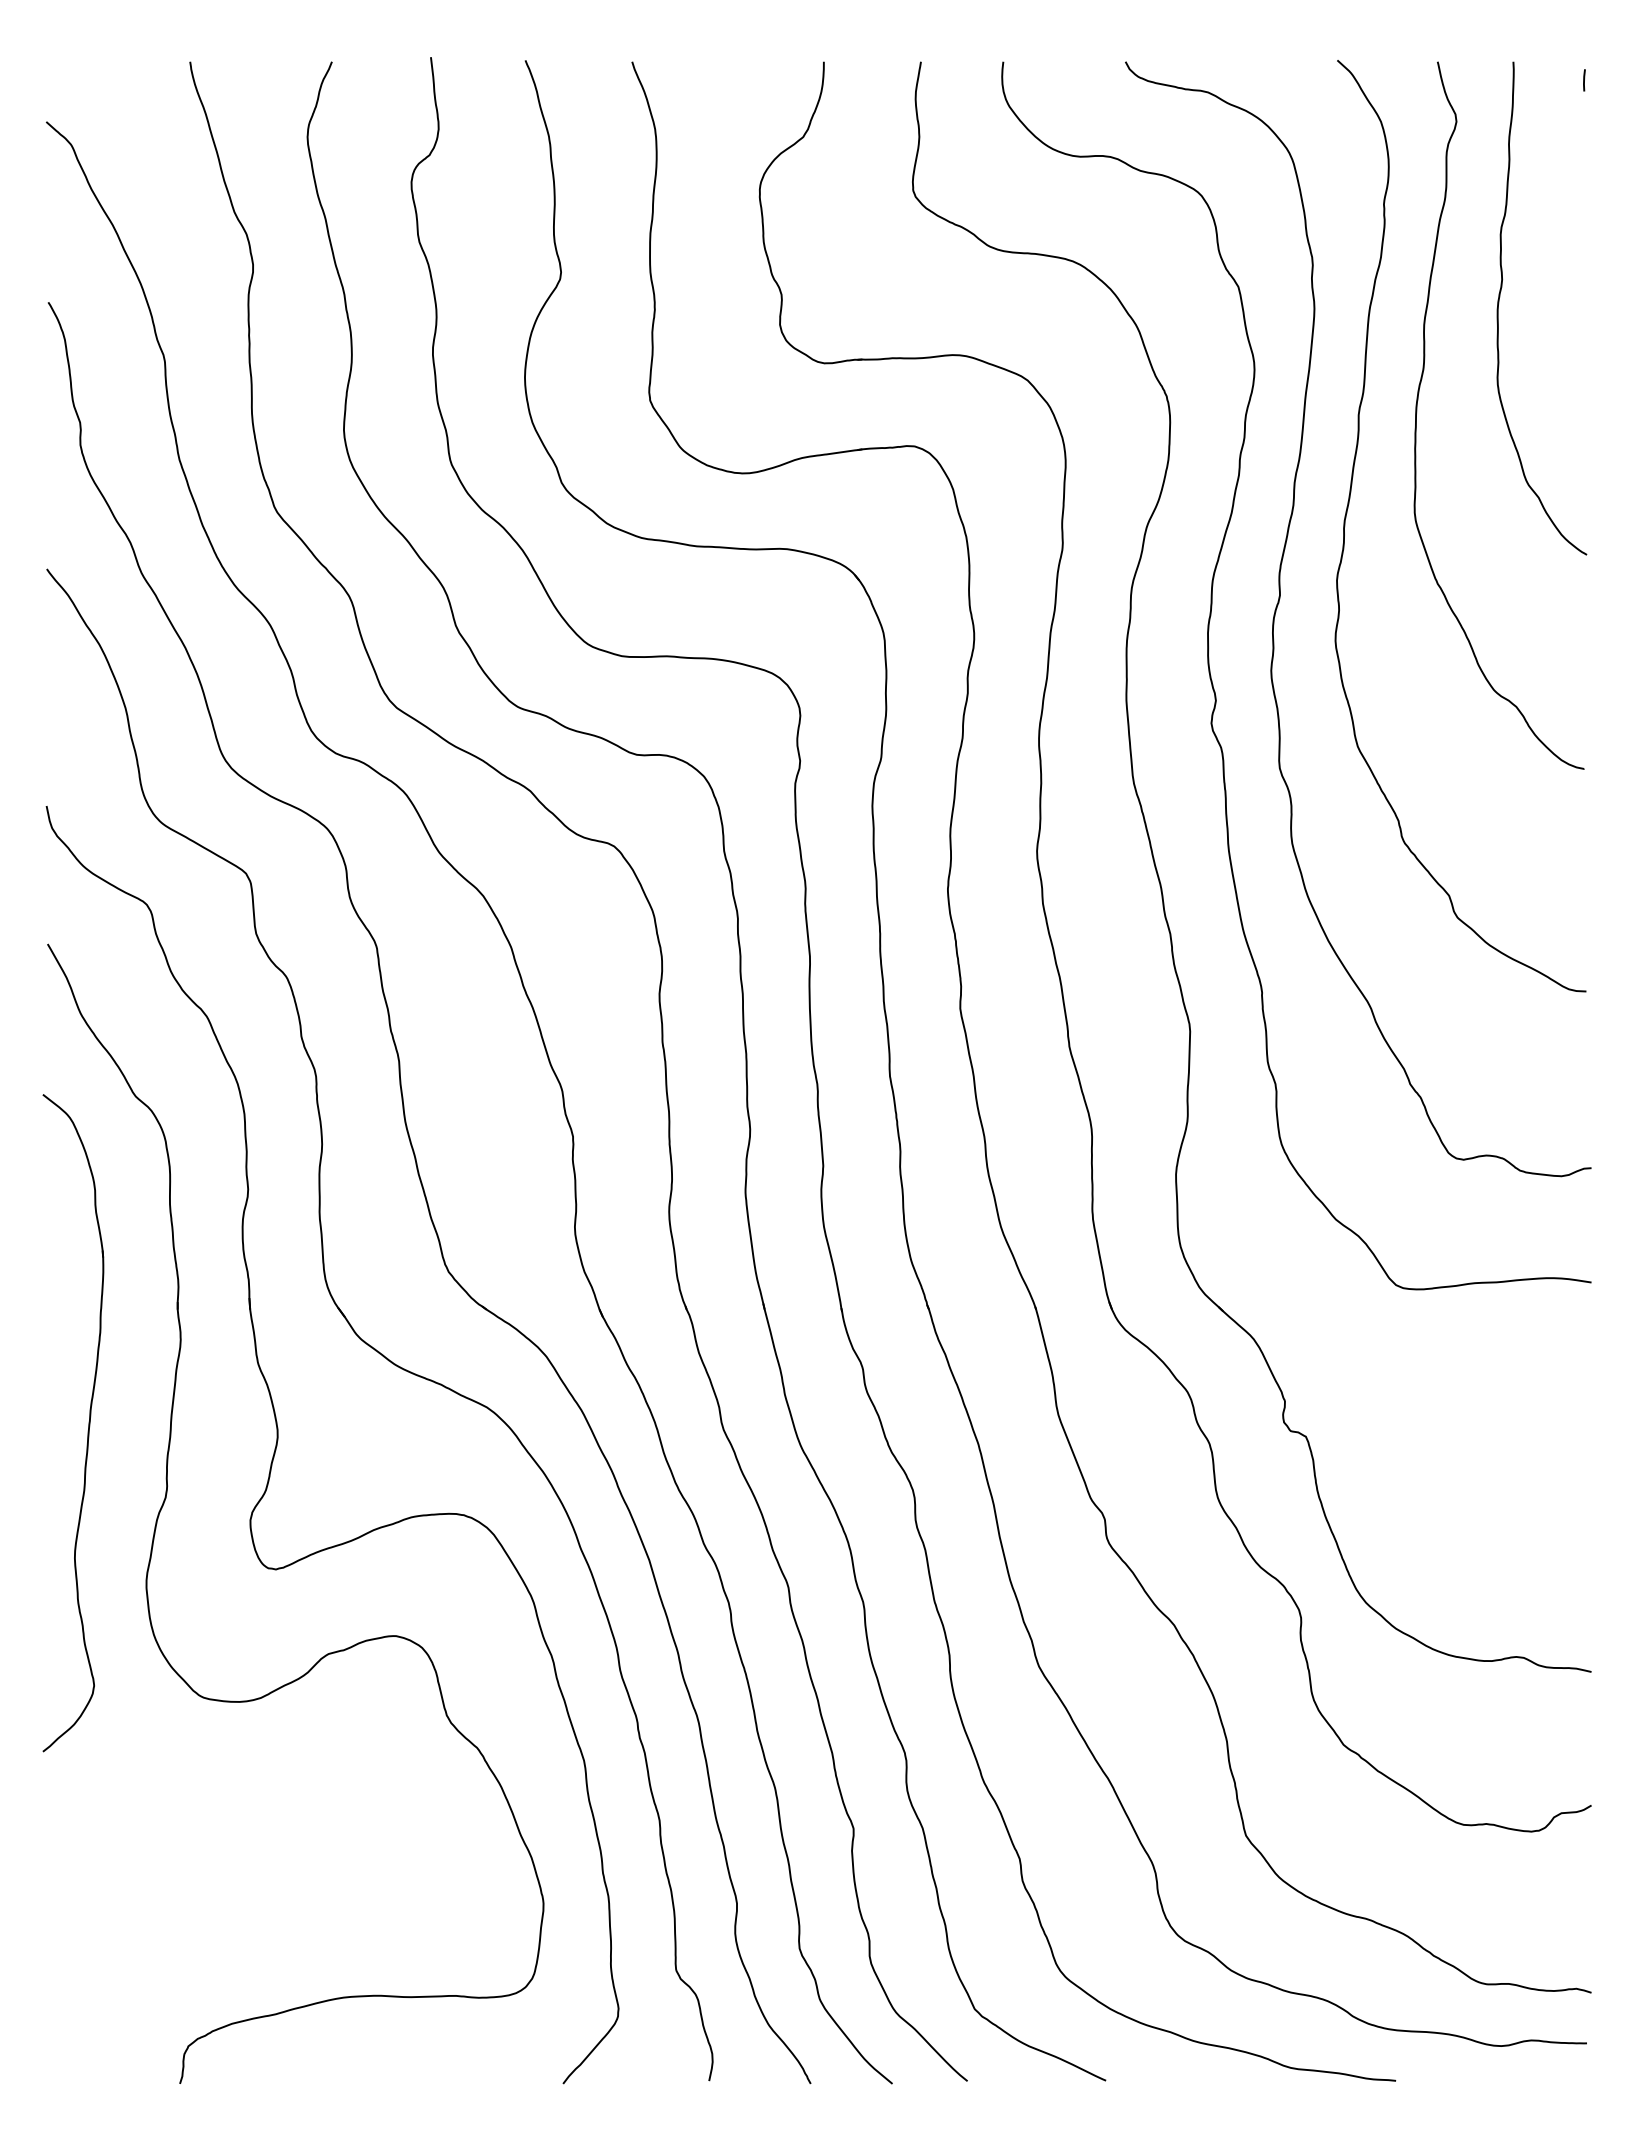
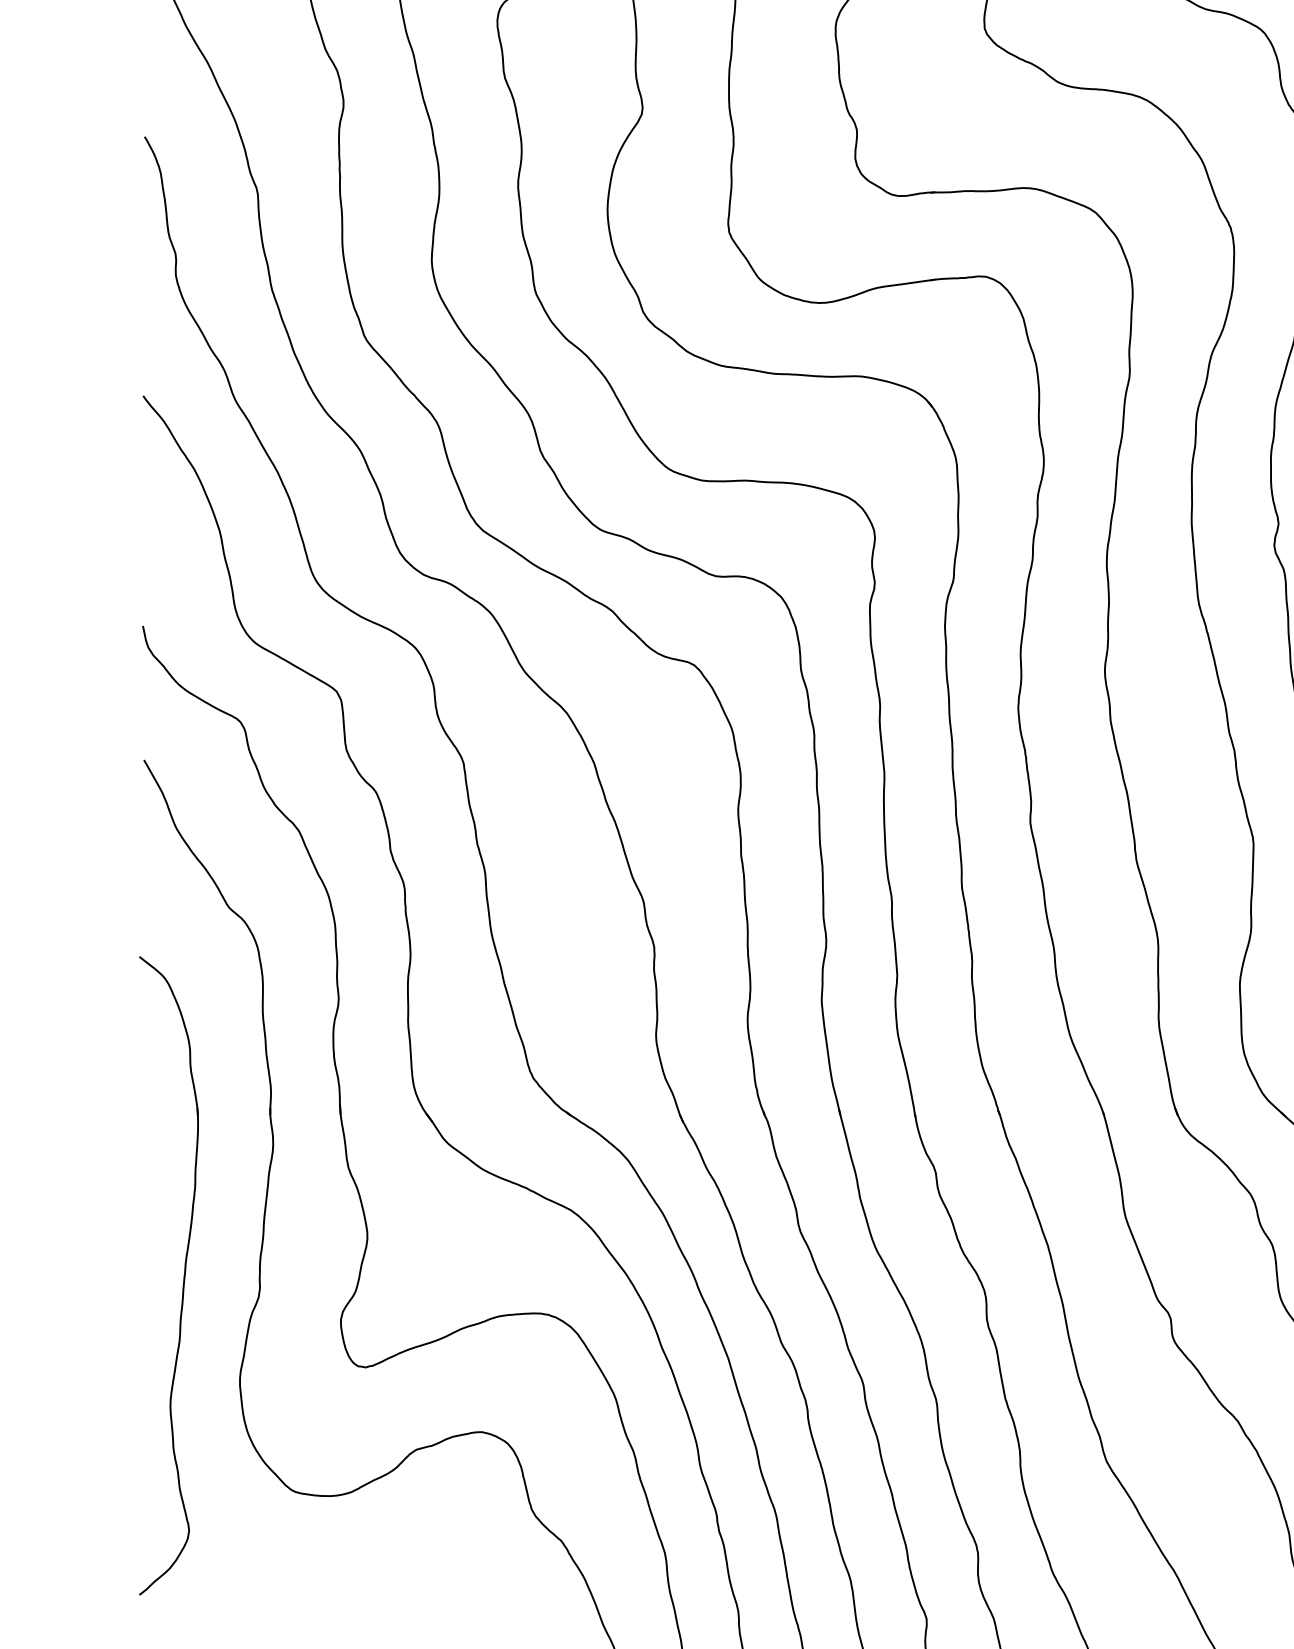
part: (88, 1423) -> (183, 1276), moved

